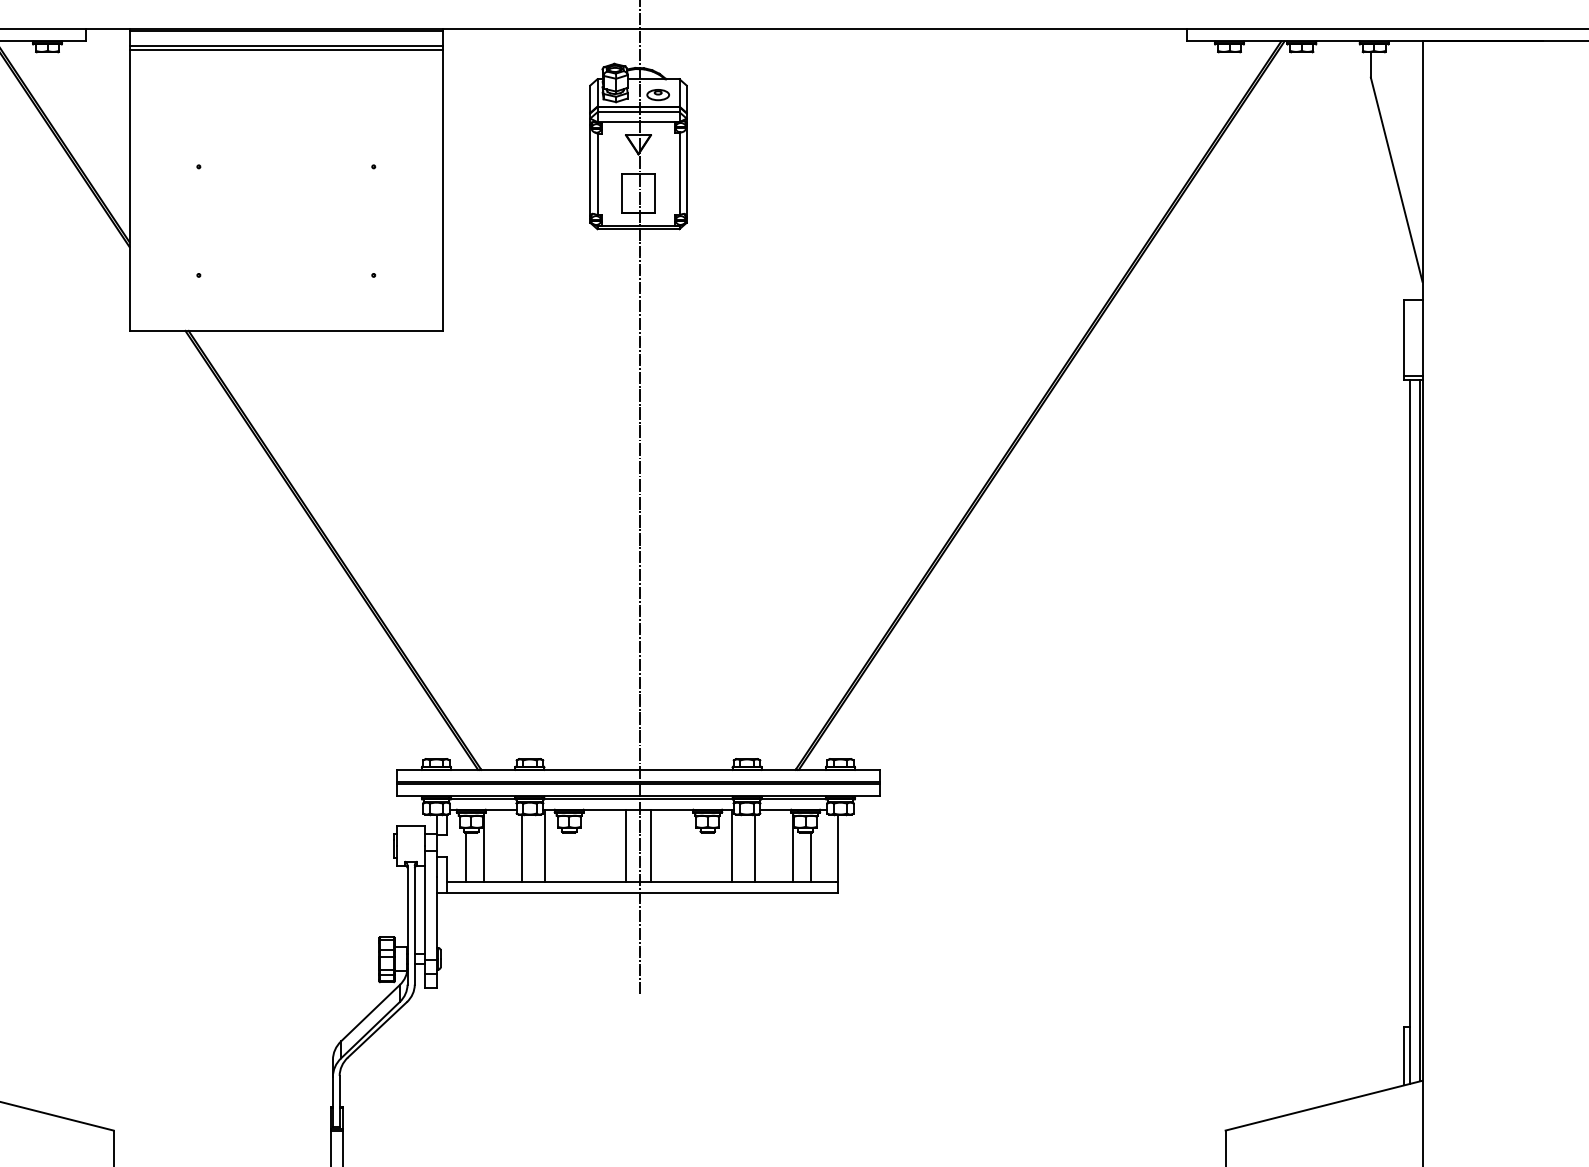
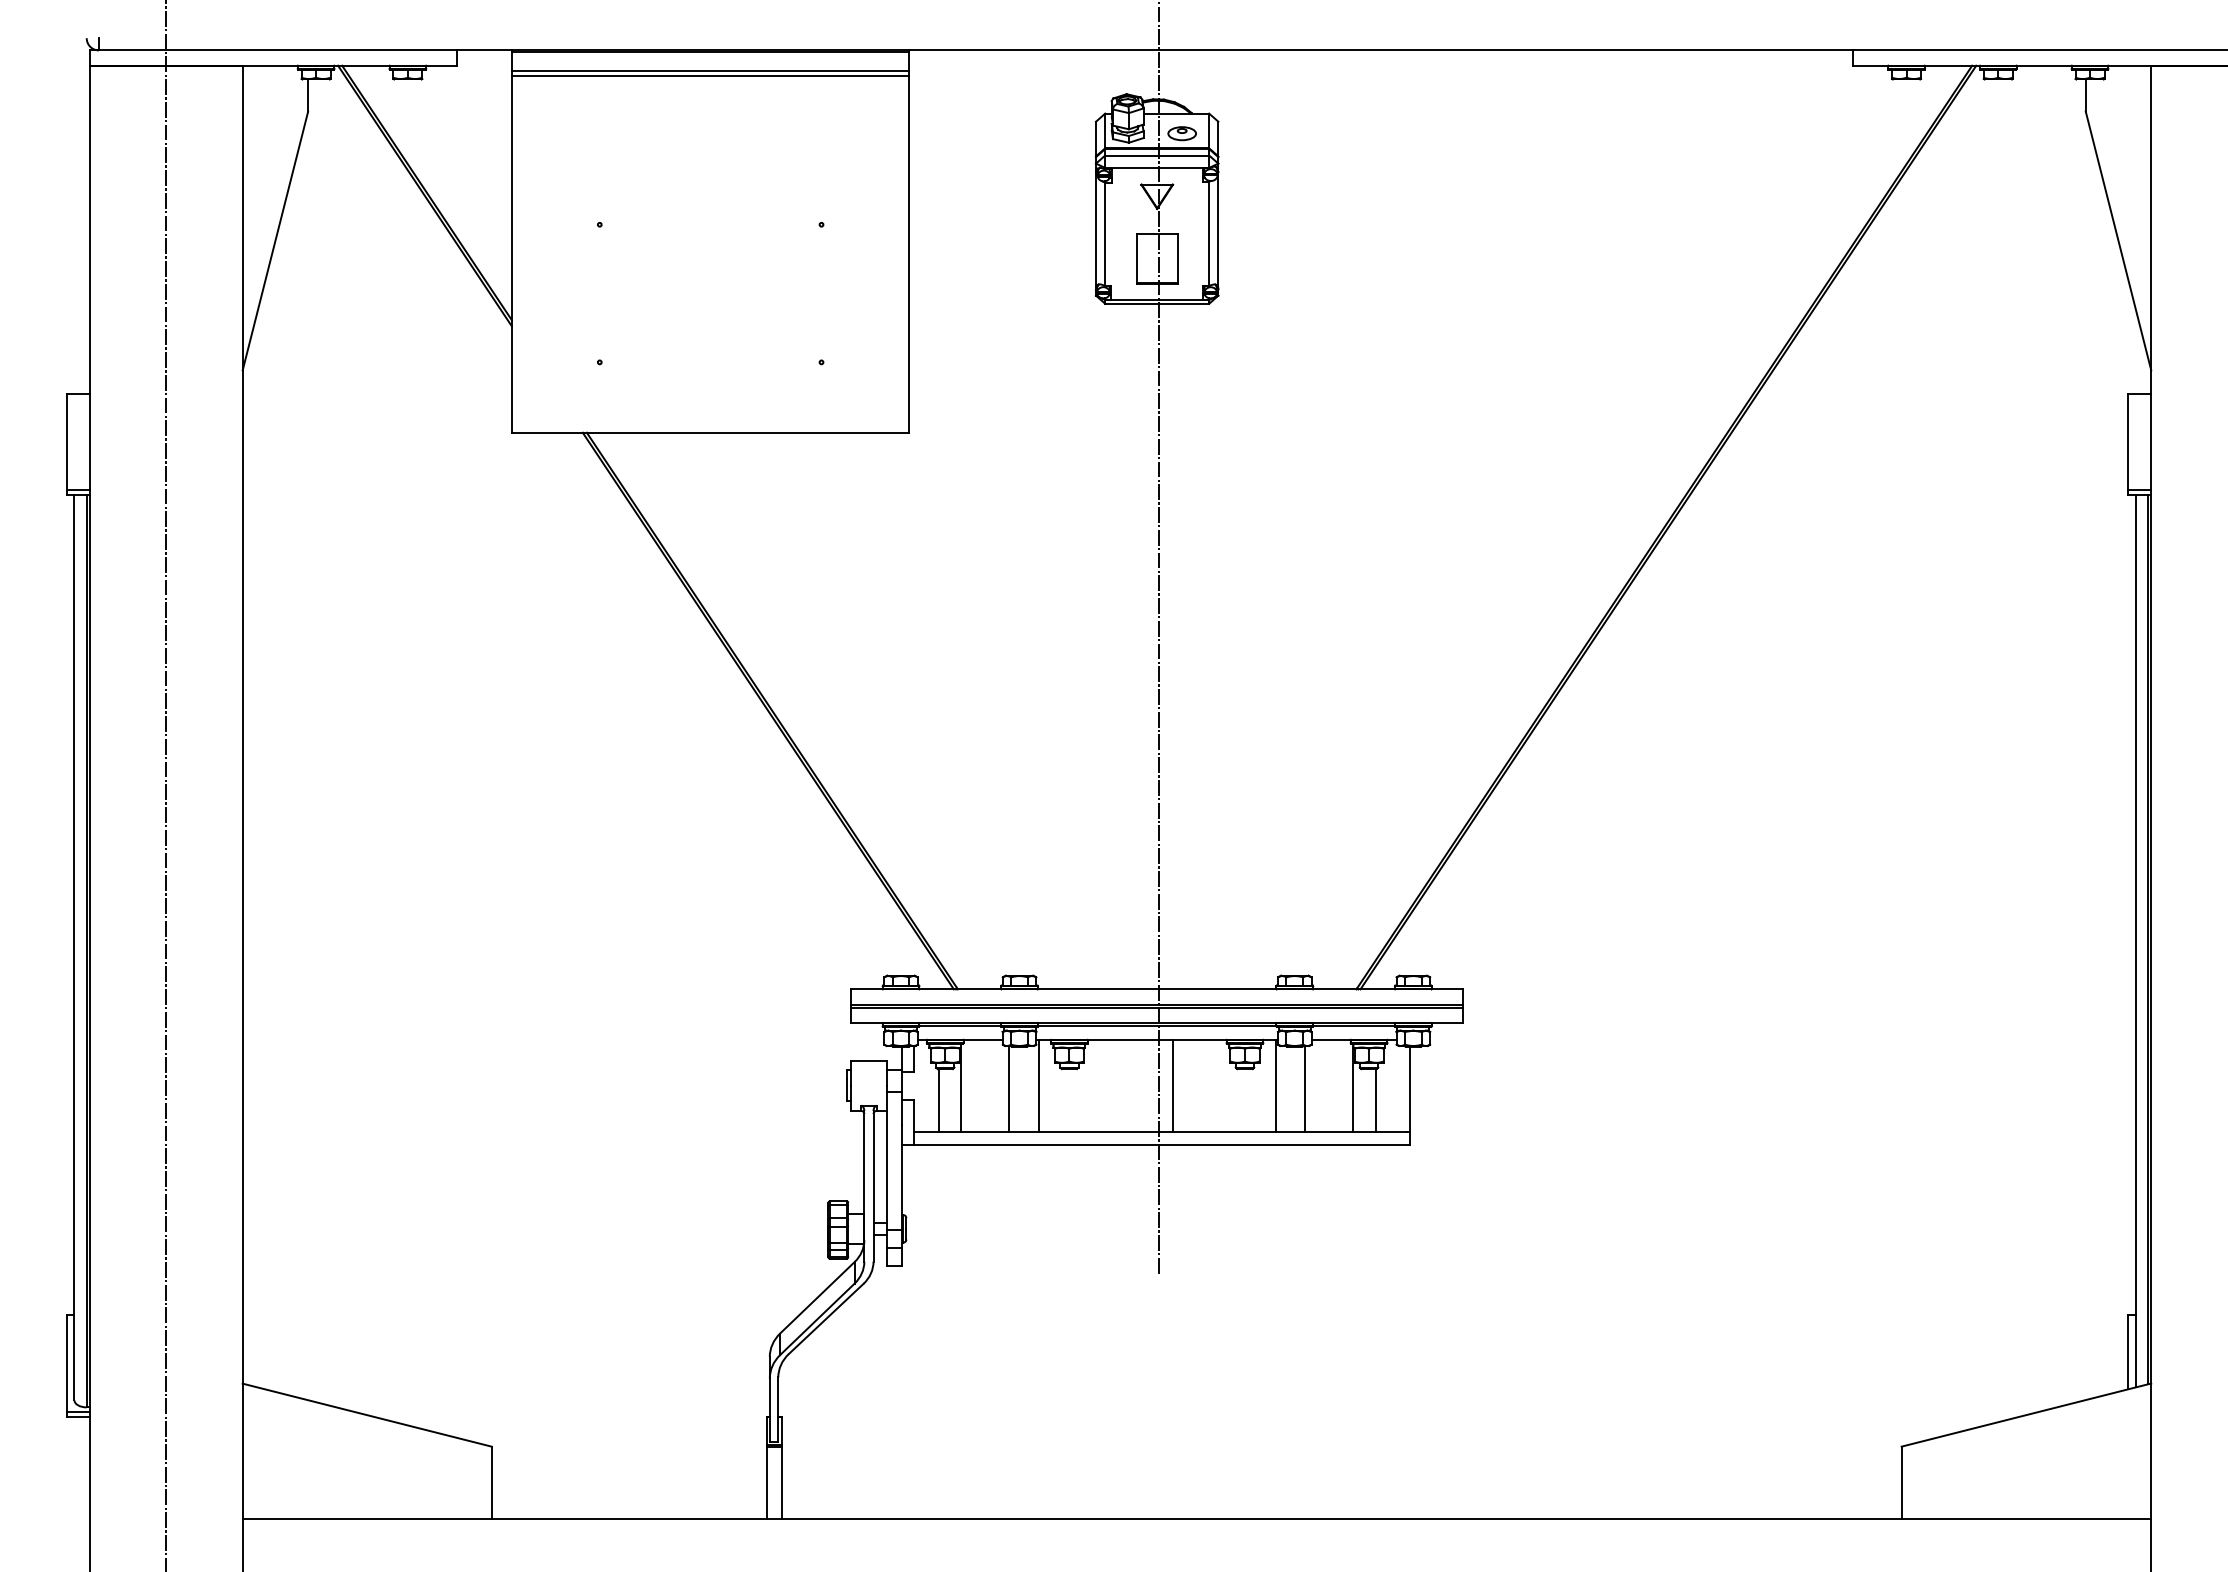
line: (626, 845) -> (1141, 1085), removed

